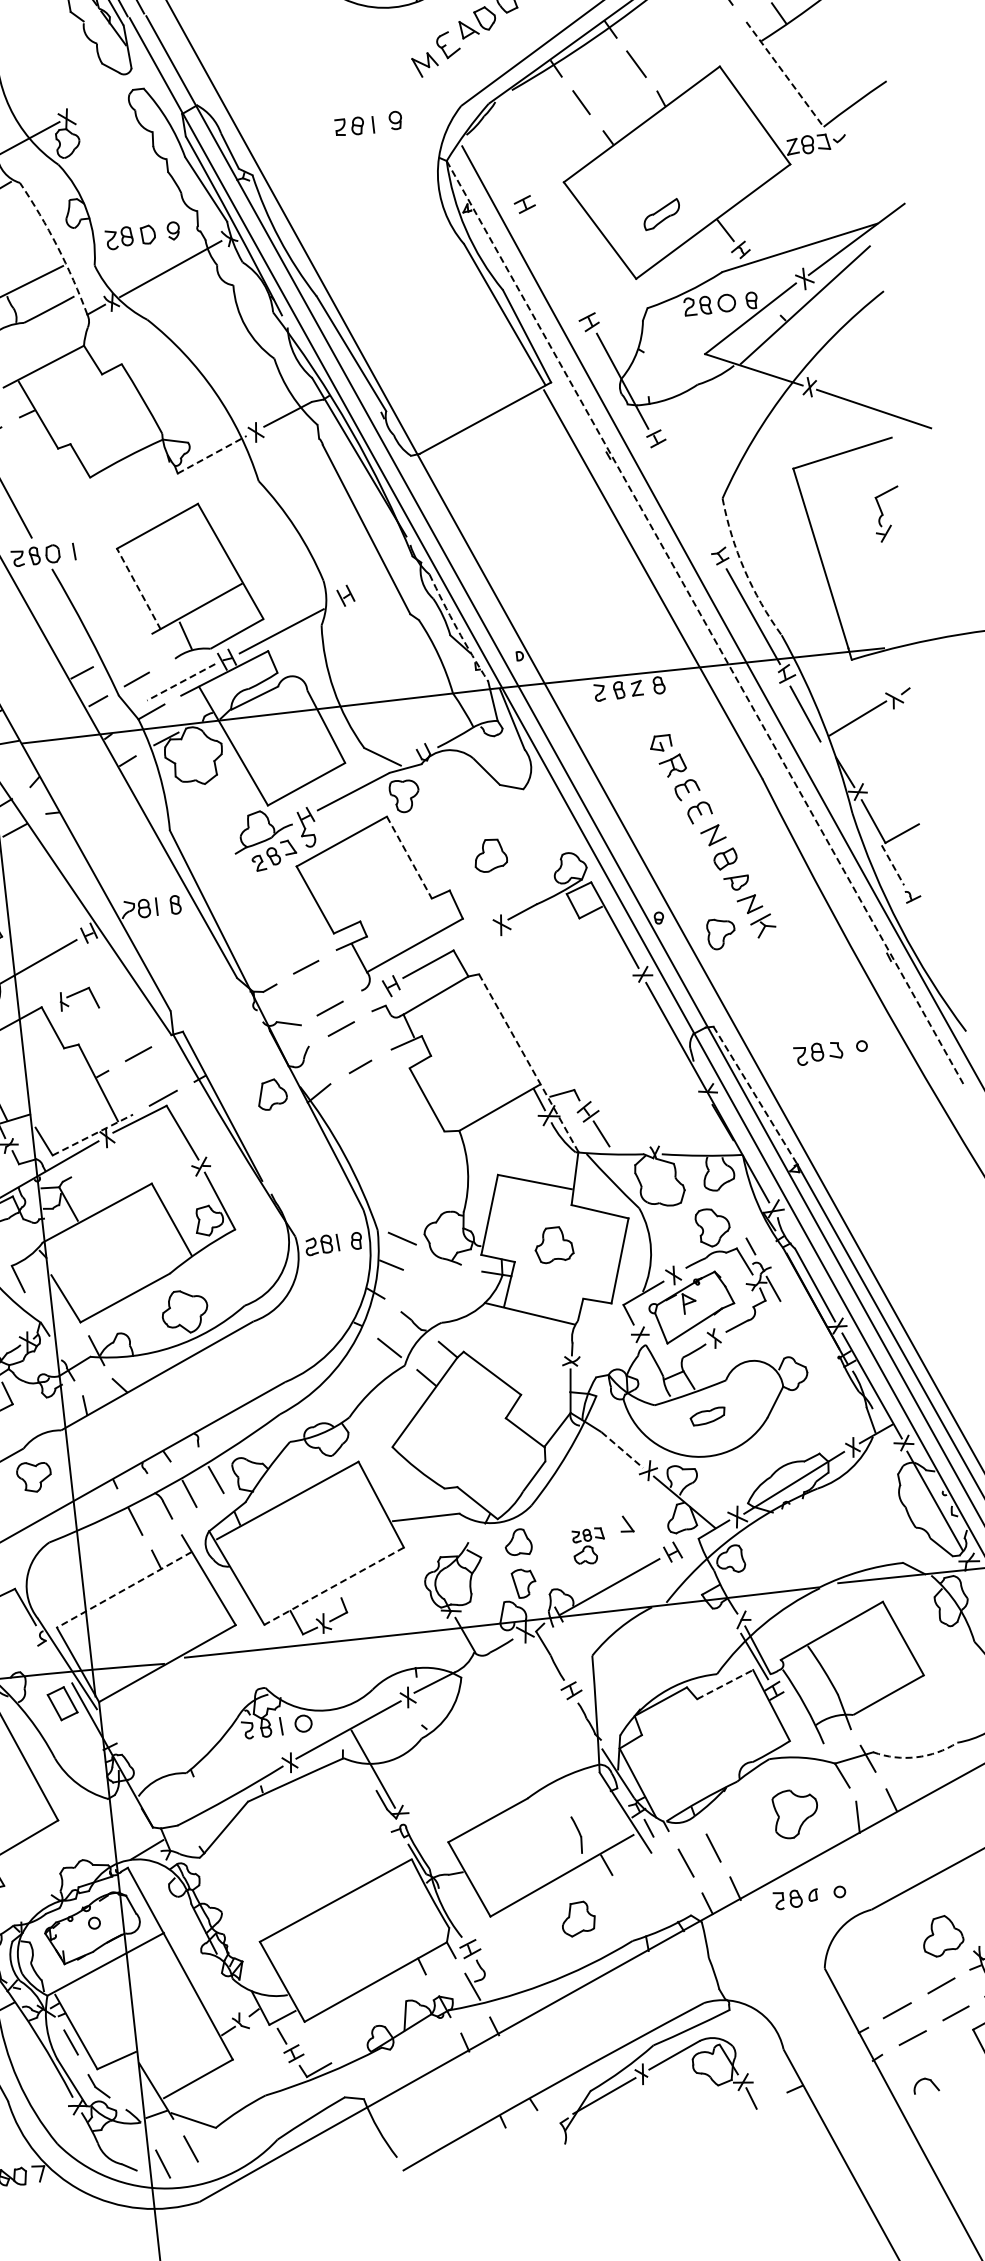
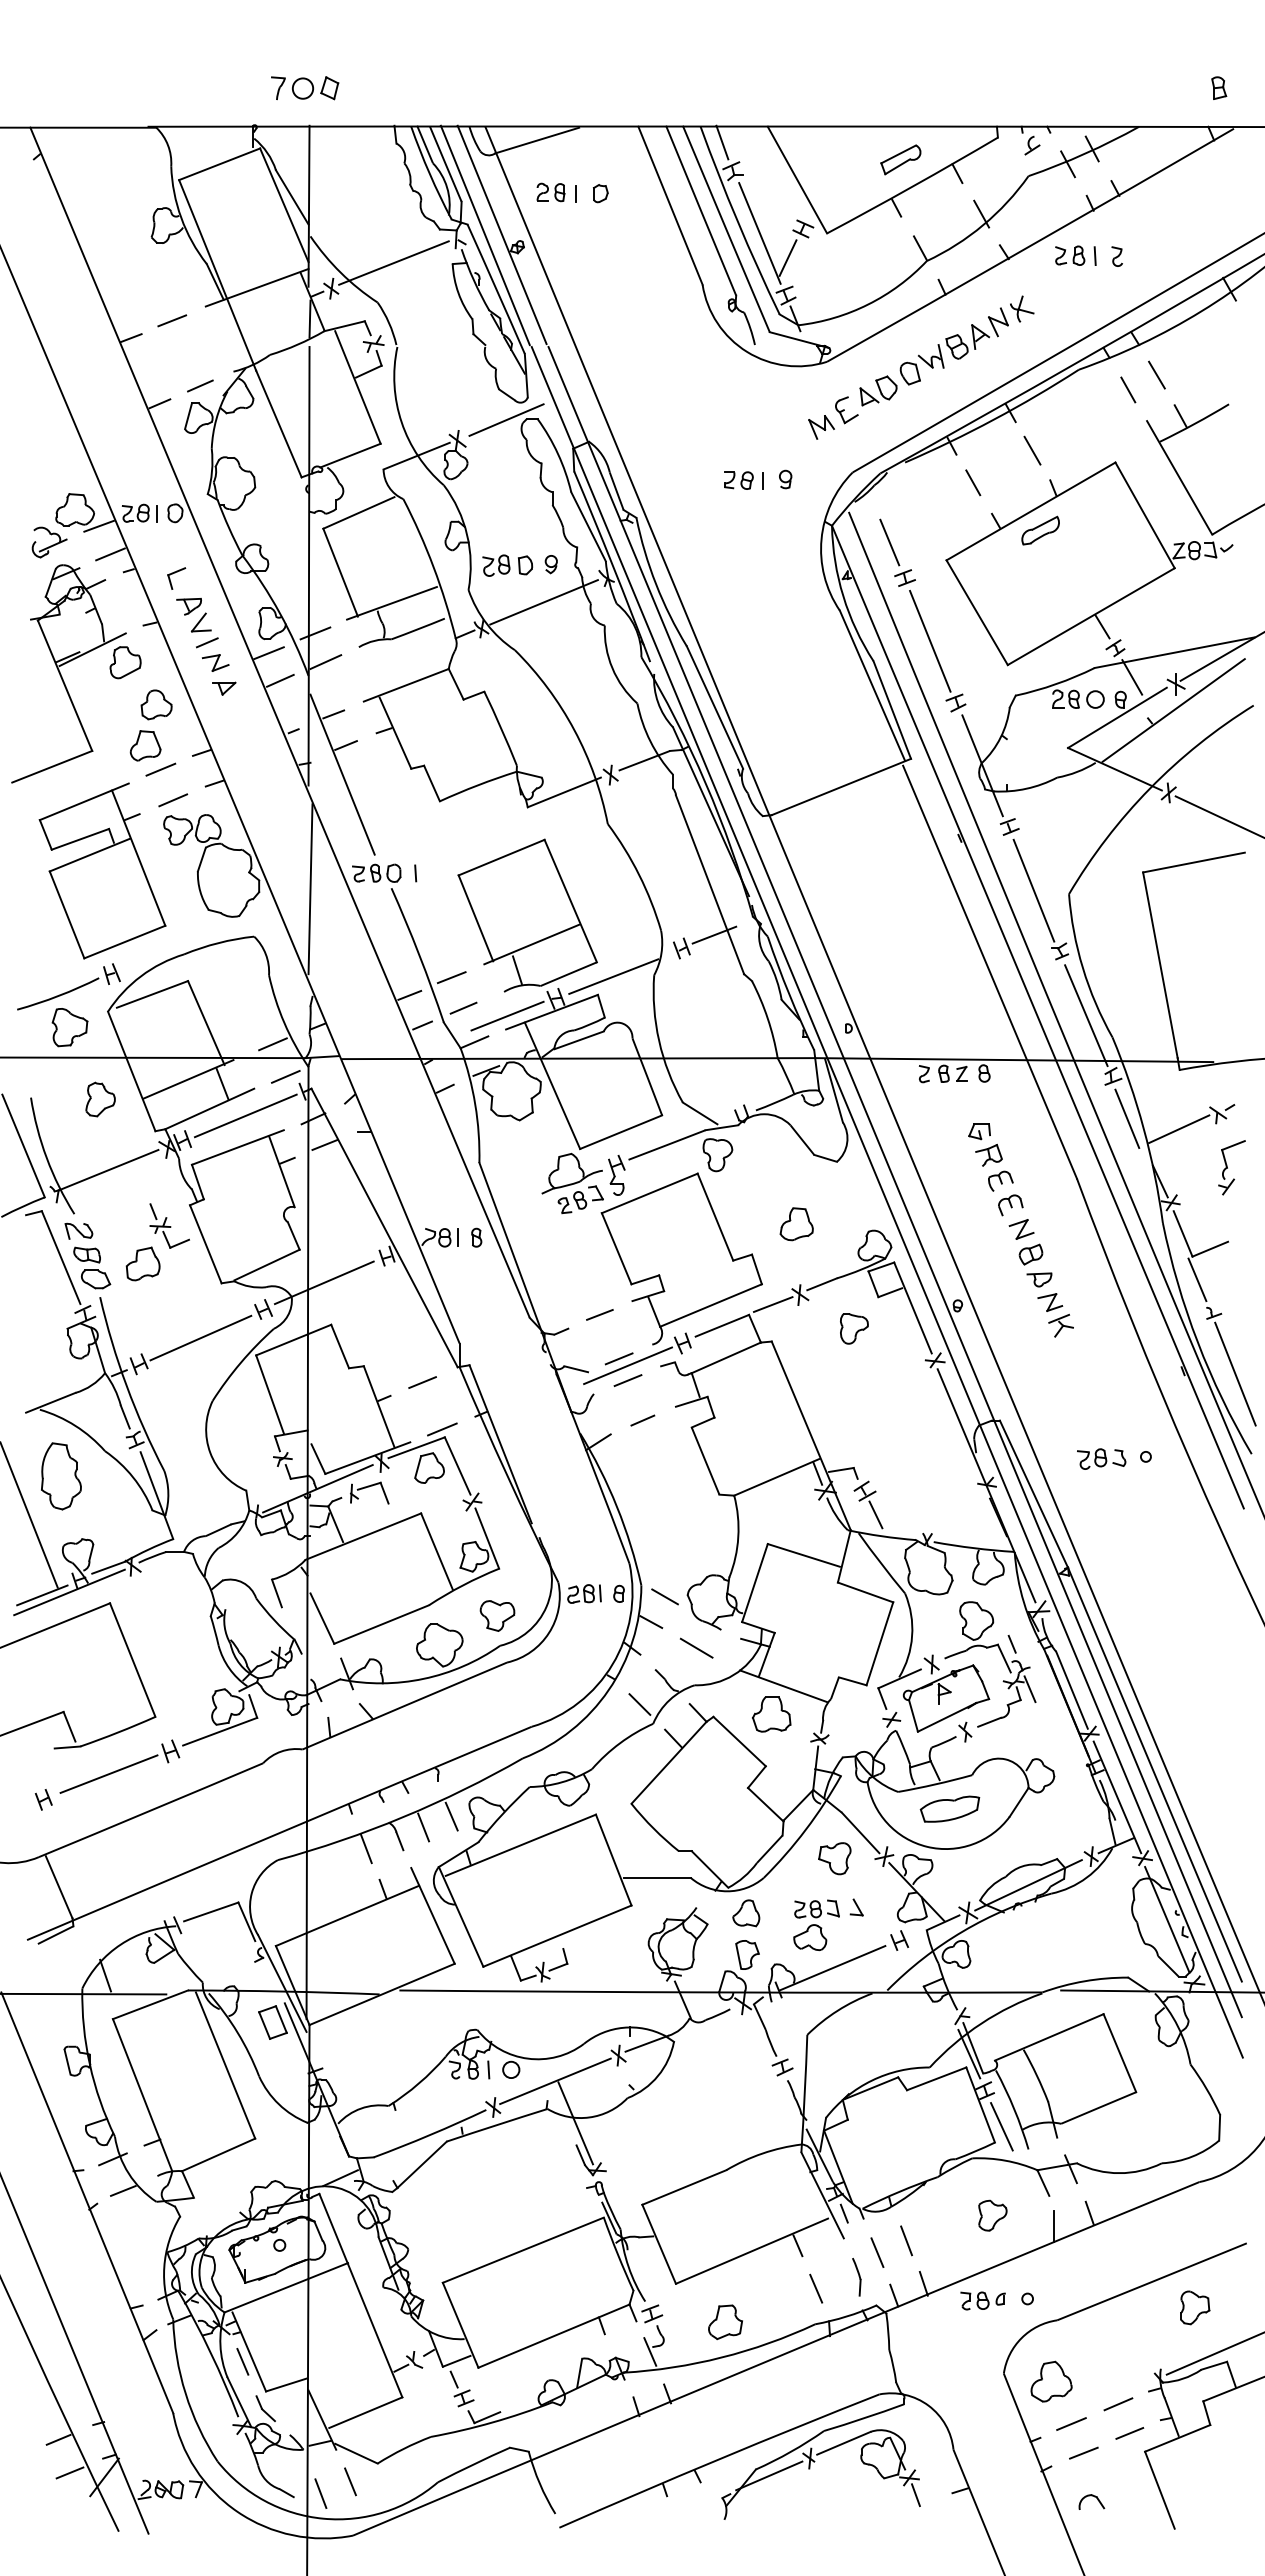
line: (784, 75) -> (1179, 478), dashed -> solid
line: (112, 92) -> (506, 419), added
line: (505, 171) -> (889, 542), added
part: (661, 214) -> (1040, 530), moved
arc: (57, 247) -> (433, 567), dashed -> solid
line: (557, 263) -> (930, 640), added
line: (760, 277) -> (1132, 677), added
line: (212, 454) -> (564, 792), dashed -> solid
line: (687, 498) -> (1033, 890), added
part: (887, 514) -> (1231, 1167), moved
arc: (744, 570) -> (1082, 968), dashed -> solid
line: (376, 578) -> (714, 934), added
line: (138, 588) -> (475, 917), dashed -> solid
line: (705, 623) -> (1037, 1017), dashed -> solid
arc: (457, 629) -> (789, 994), dashed -> solid
line: (121, 650) -> (451, 977), added
line: (181, 682) -> (507, 1016), dashed -> solid
line: (409, 857) -> (715, 1217), dashed -> solid
line: (893, 865) -> (1197, 1280), dashed -> solid
part: (721, 933) -> (854, 1328), moved
line: (475, 937) -> (772, 1304), added
line: (941, 953) -> (1235, 1373), added
part: (79, 998) -> (369, 1492), moved
line: (340, 1014) -> (628, 1365), added
line: (529, 1063) -> (811, 1436), dashed -> solid
part: (272, 1093) -> (429, 1467), moved
line: (756, 1095) -> (1034, 1494), dashed -> solid
line: (93, 1134) -> (368, 1457), dashed -> solid
part: (553, 1245) -> (771, 1714), moved
line: (439, 1285) -> (696, 1647), added
part: (707, 1415) -> (949, 1808), size x1.67
line: (622, 1449) -> (860, 1832), dashed -> solid
part: (34, 1476) -> (497, 1615), moved
part: (599, 1478) -> (834, 1858), added
part: (589, 1546) -> (816, 1925), size x1.43
line: (333, 1586) -> (556, 1936), dashed -> solid
line: (124, 1589) -> (347, 1915), dashed -> solid
line: (724, 1684) -> (936, 2078), dashed -> solid
line: (794, 1724) -> (1001, 2126), added
arc: (916, 1757) -> (1119, 2173), dashed -> solid
part: (795, 1813) -> (992, 2215), size x0.62
part: (576, 1835) -> (856, 2277), moved
line: (629, 1905) -> (816, 2288), added
part: (578, 1919) -> (725, 2322), moved
part: (942, 1935) -> (1051, 2381), moved

